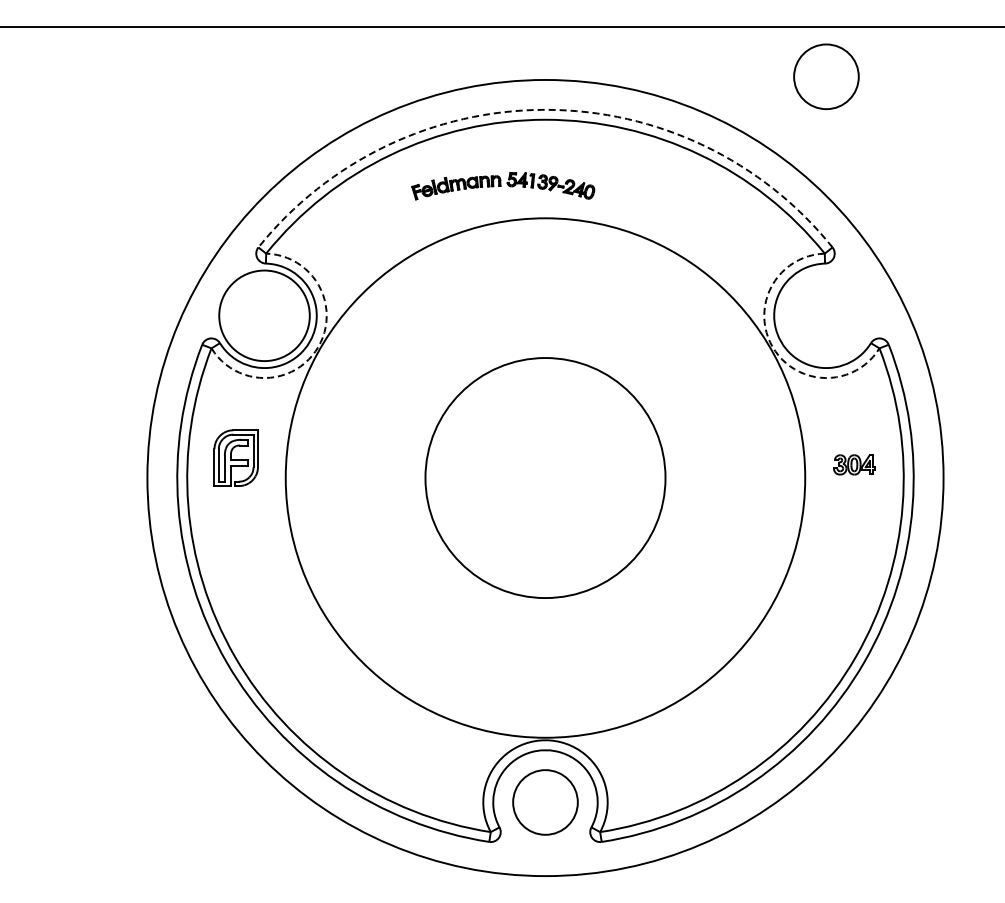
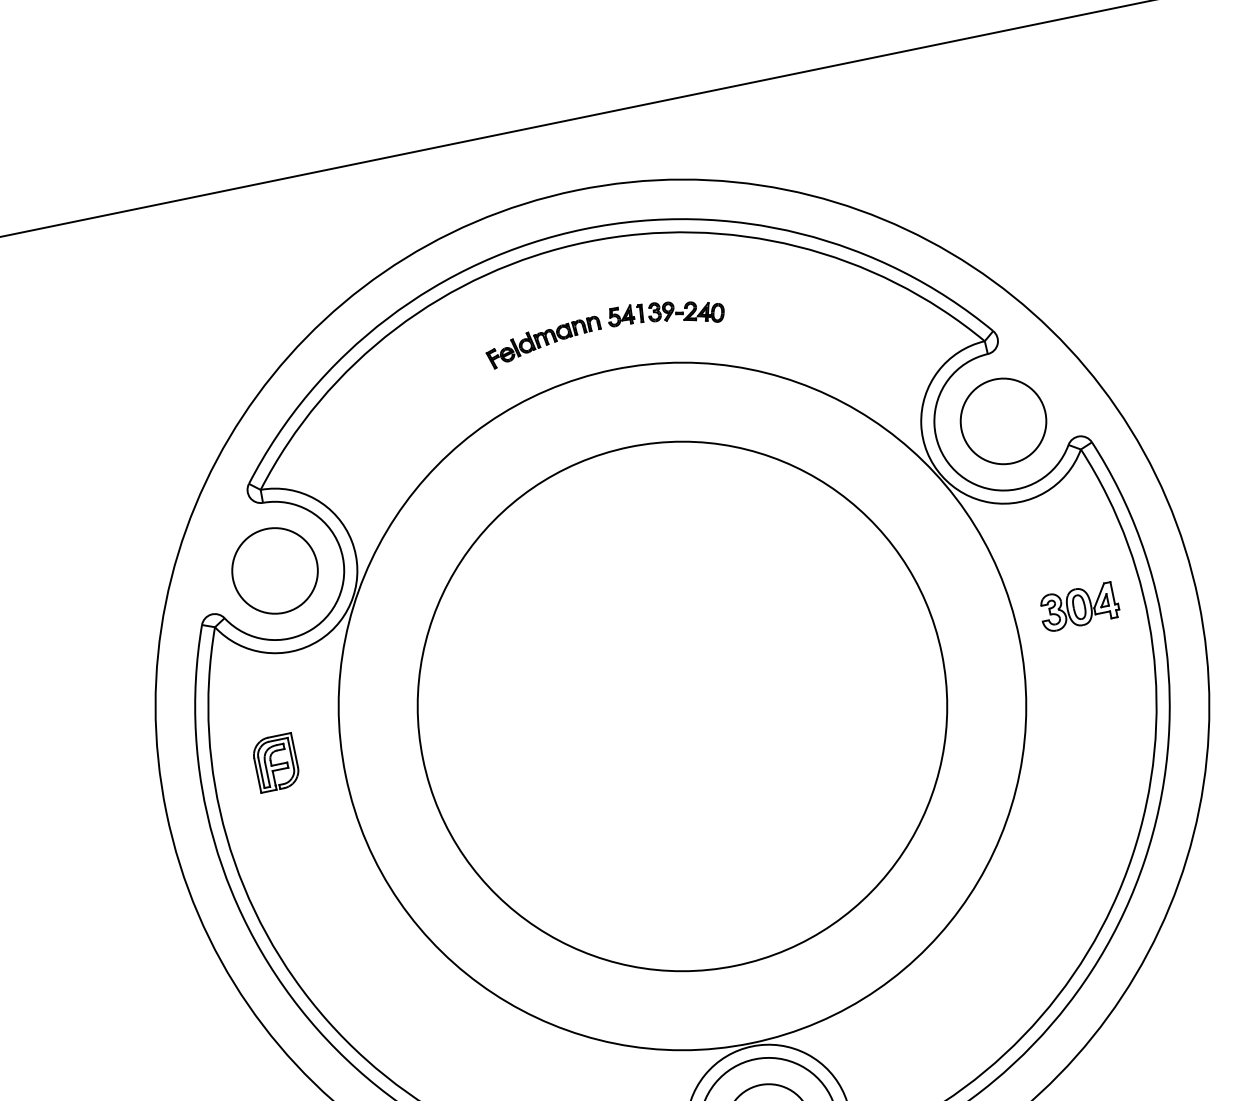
circle: (826, 76) -> (1003, 420), moved
arc: (545, 109) -> (584, 228), dashed -> solid
part: (503, 186) -> (604, 328), moved
circle: (264, 315) -> (274, 570), size x0.71
arc: (318, 346) -> (353, 596), dashed -> solid
arc: (772, 346) -> (941, 475), dashed -> solid
part: (235, 457) -> (275, 762), size x0.71
part: (854, 464) -> (1079, 606), size x1.43
circle: (545, 478) -> (682, 707), size x1.67

